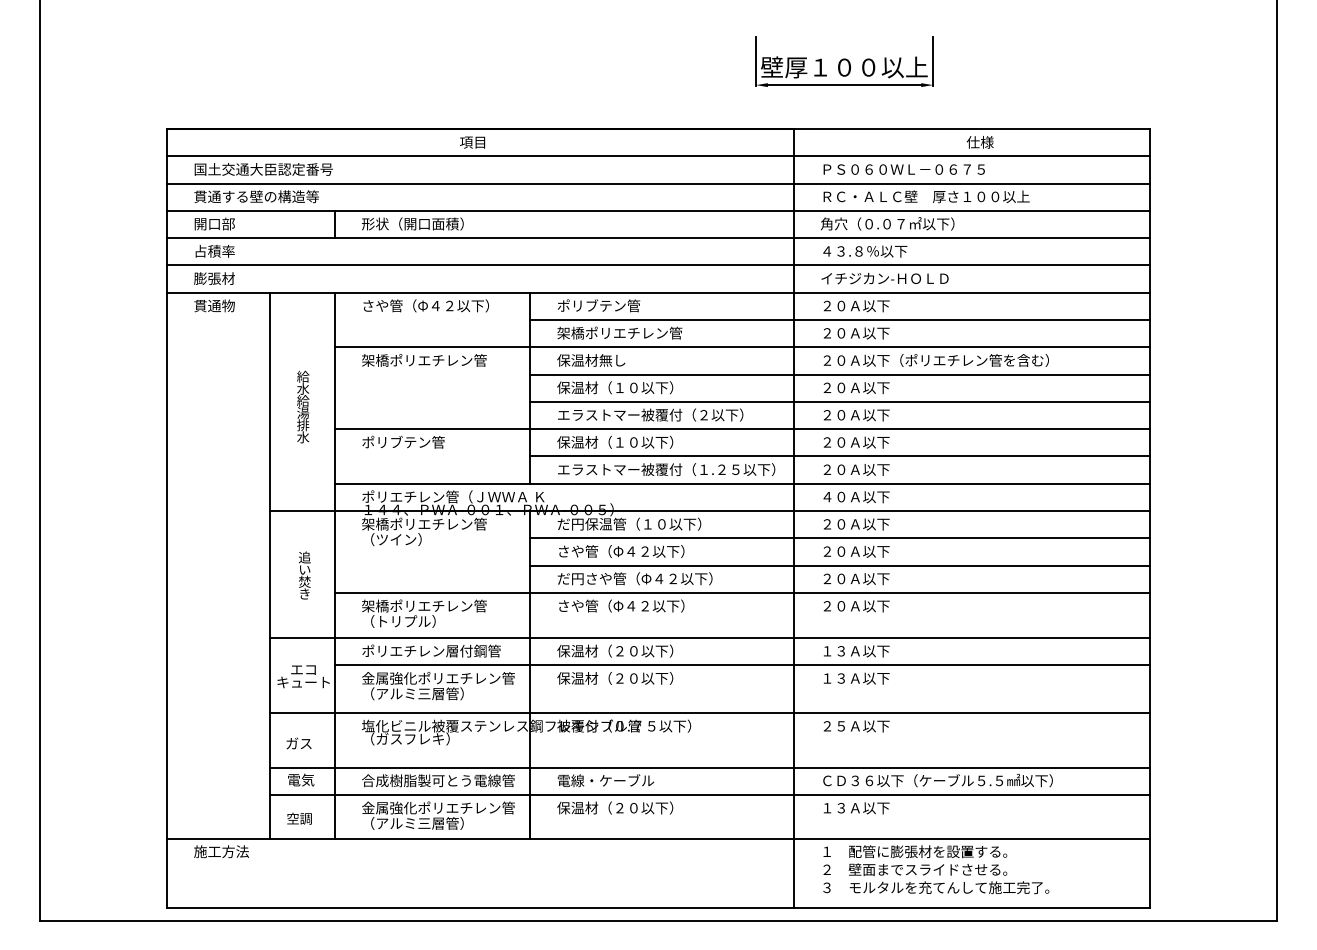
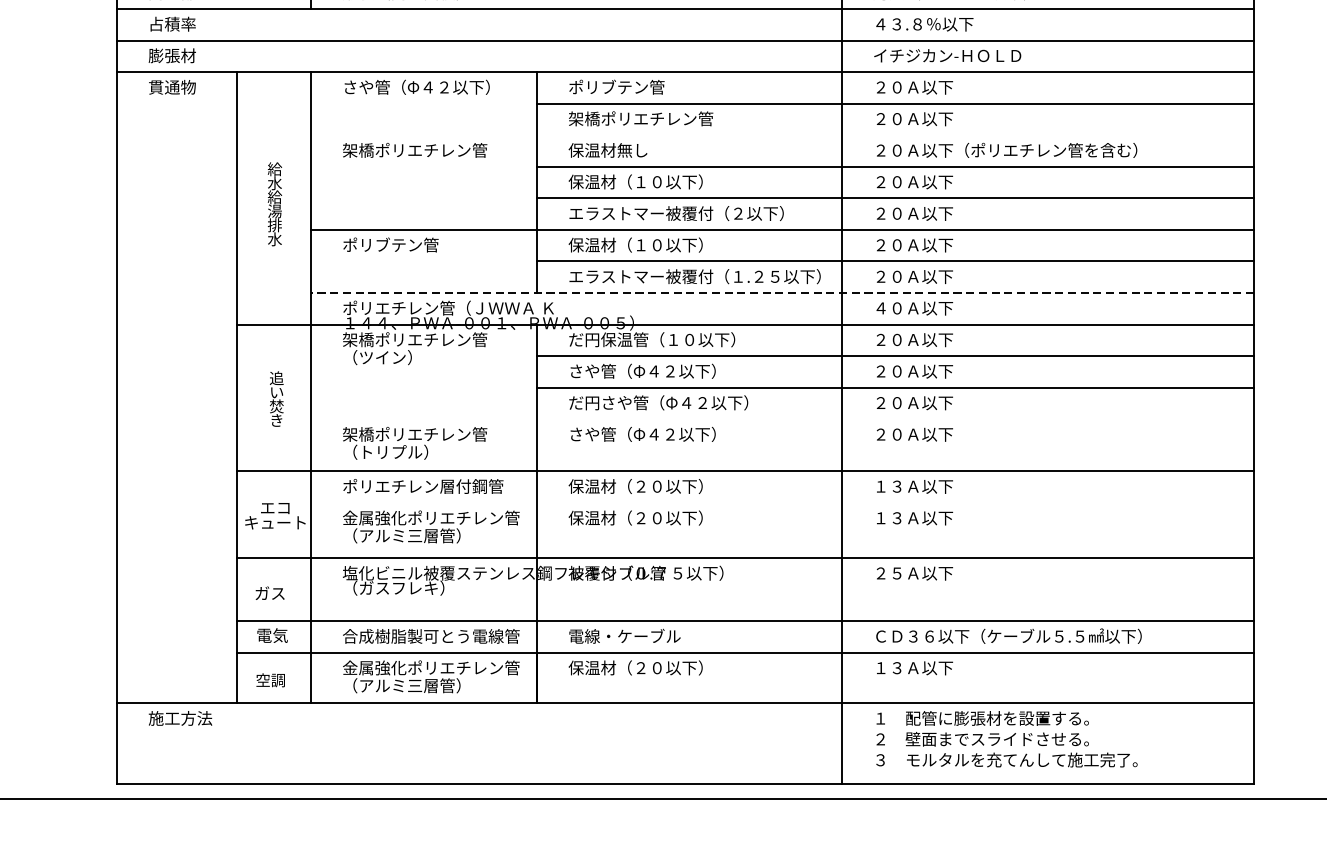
line: (742, 347) -> (782, 135), removed
line: (742, 483) -> (782, 292), solid -> dashed
line: (742, 592) -> (782, 418), removed
line: (742, 665) -> (782, 503), removed

